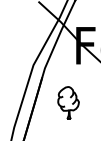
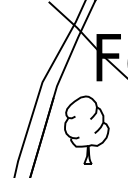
part: (68, 102) -> (86, 129), size x1.67

